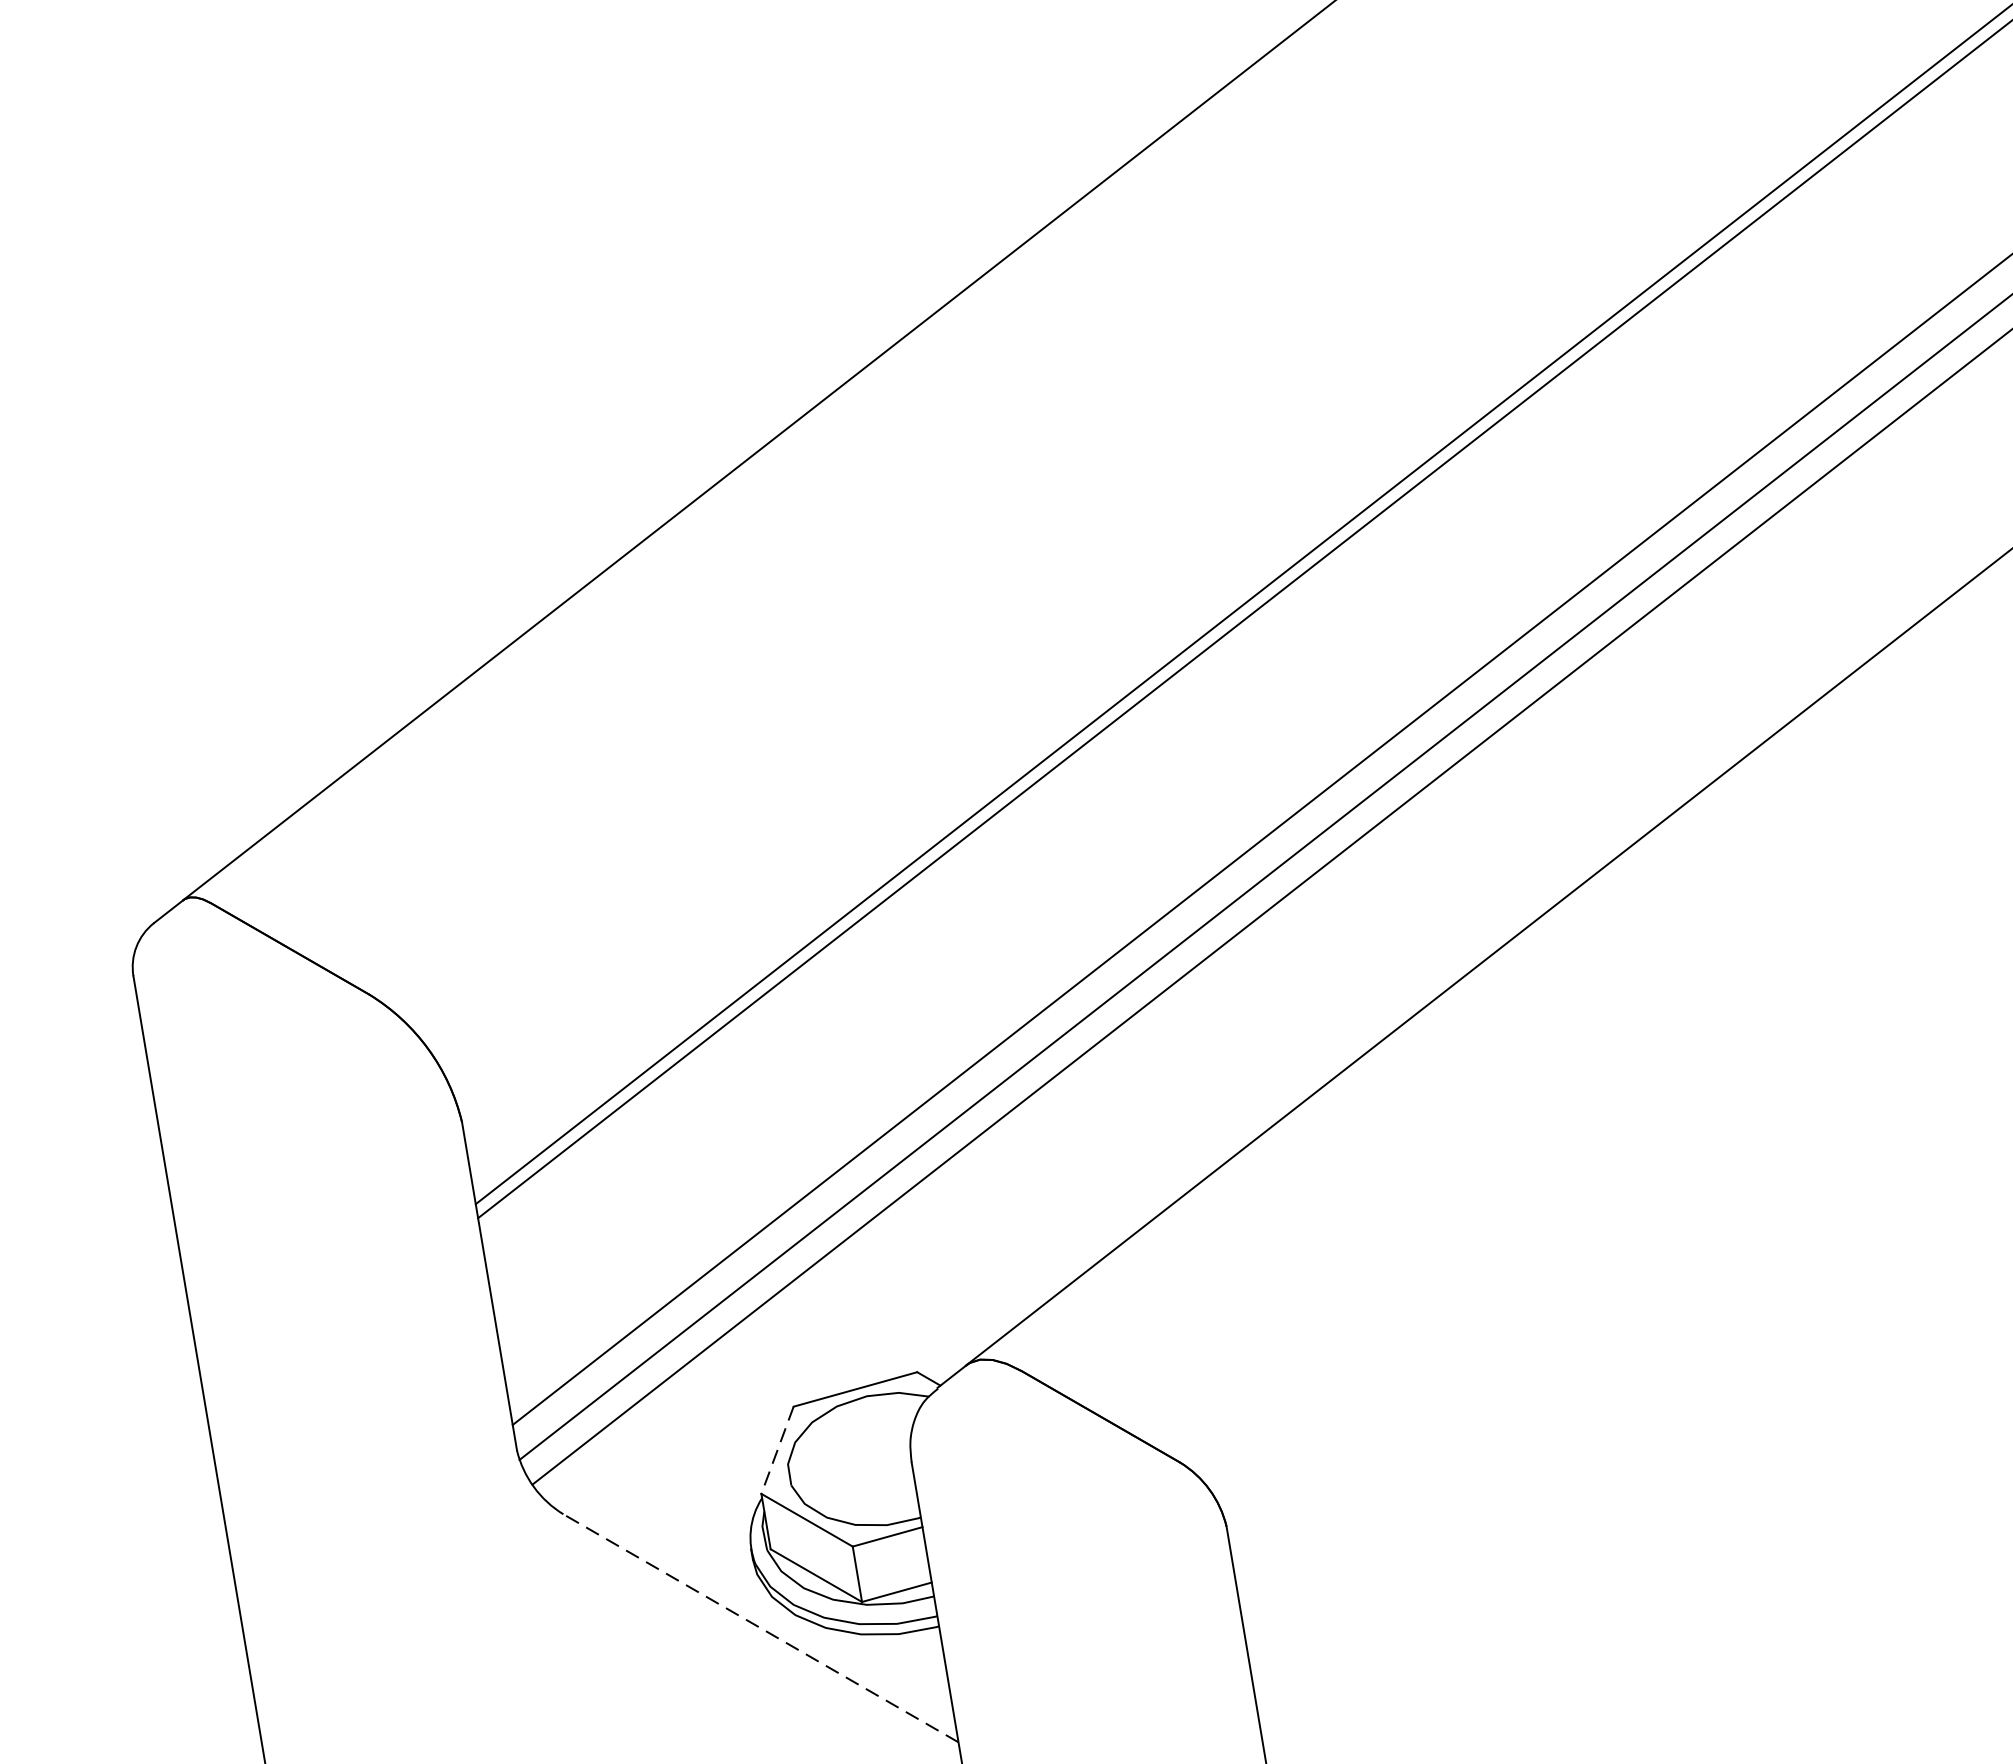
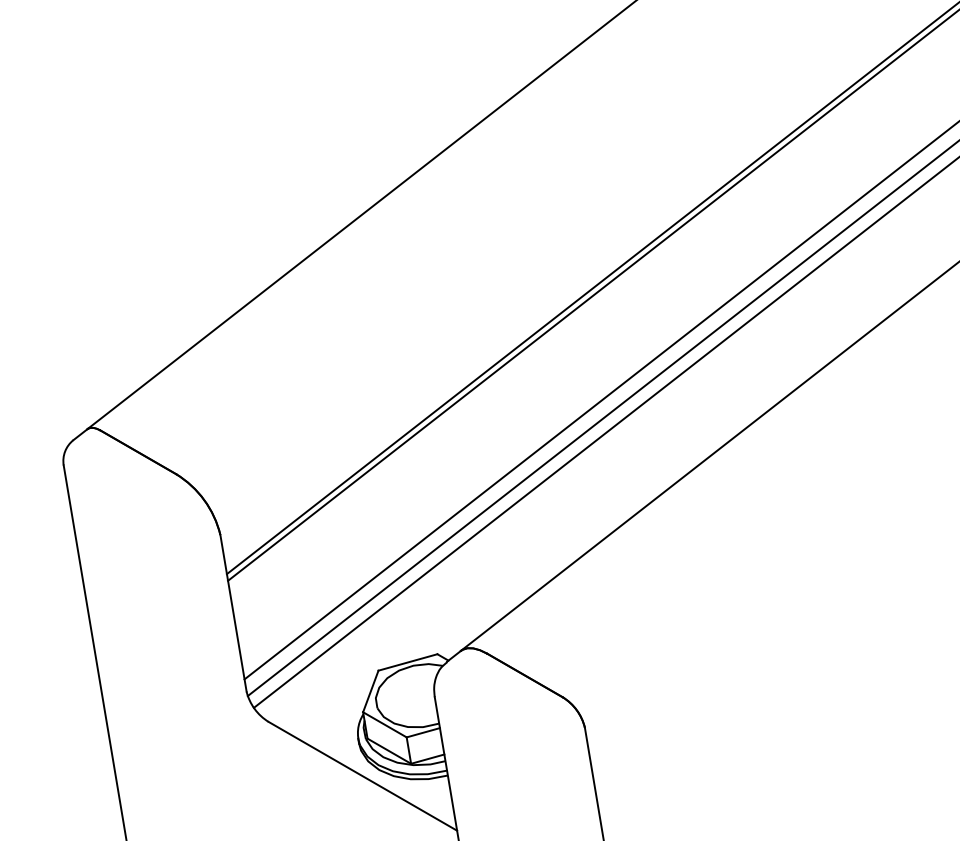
line: (776, 1450) -> (370, 691), dashed -> solid
line: (760, 1628) -> (362, 776), dashed -> solid

